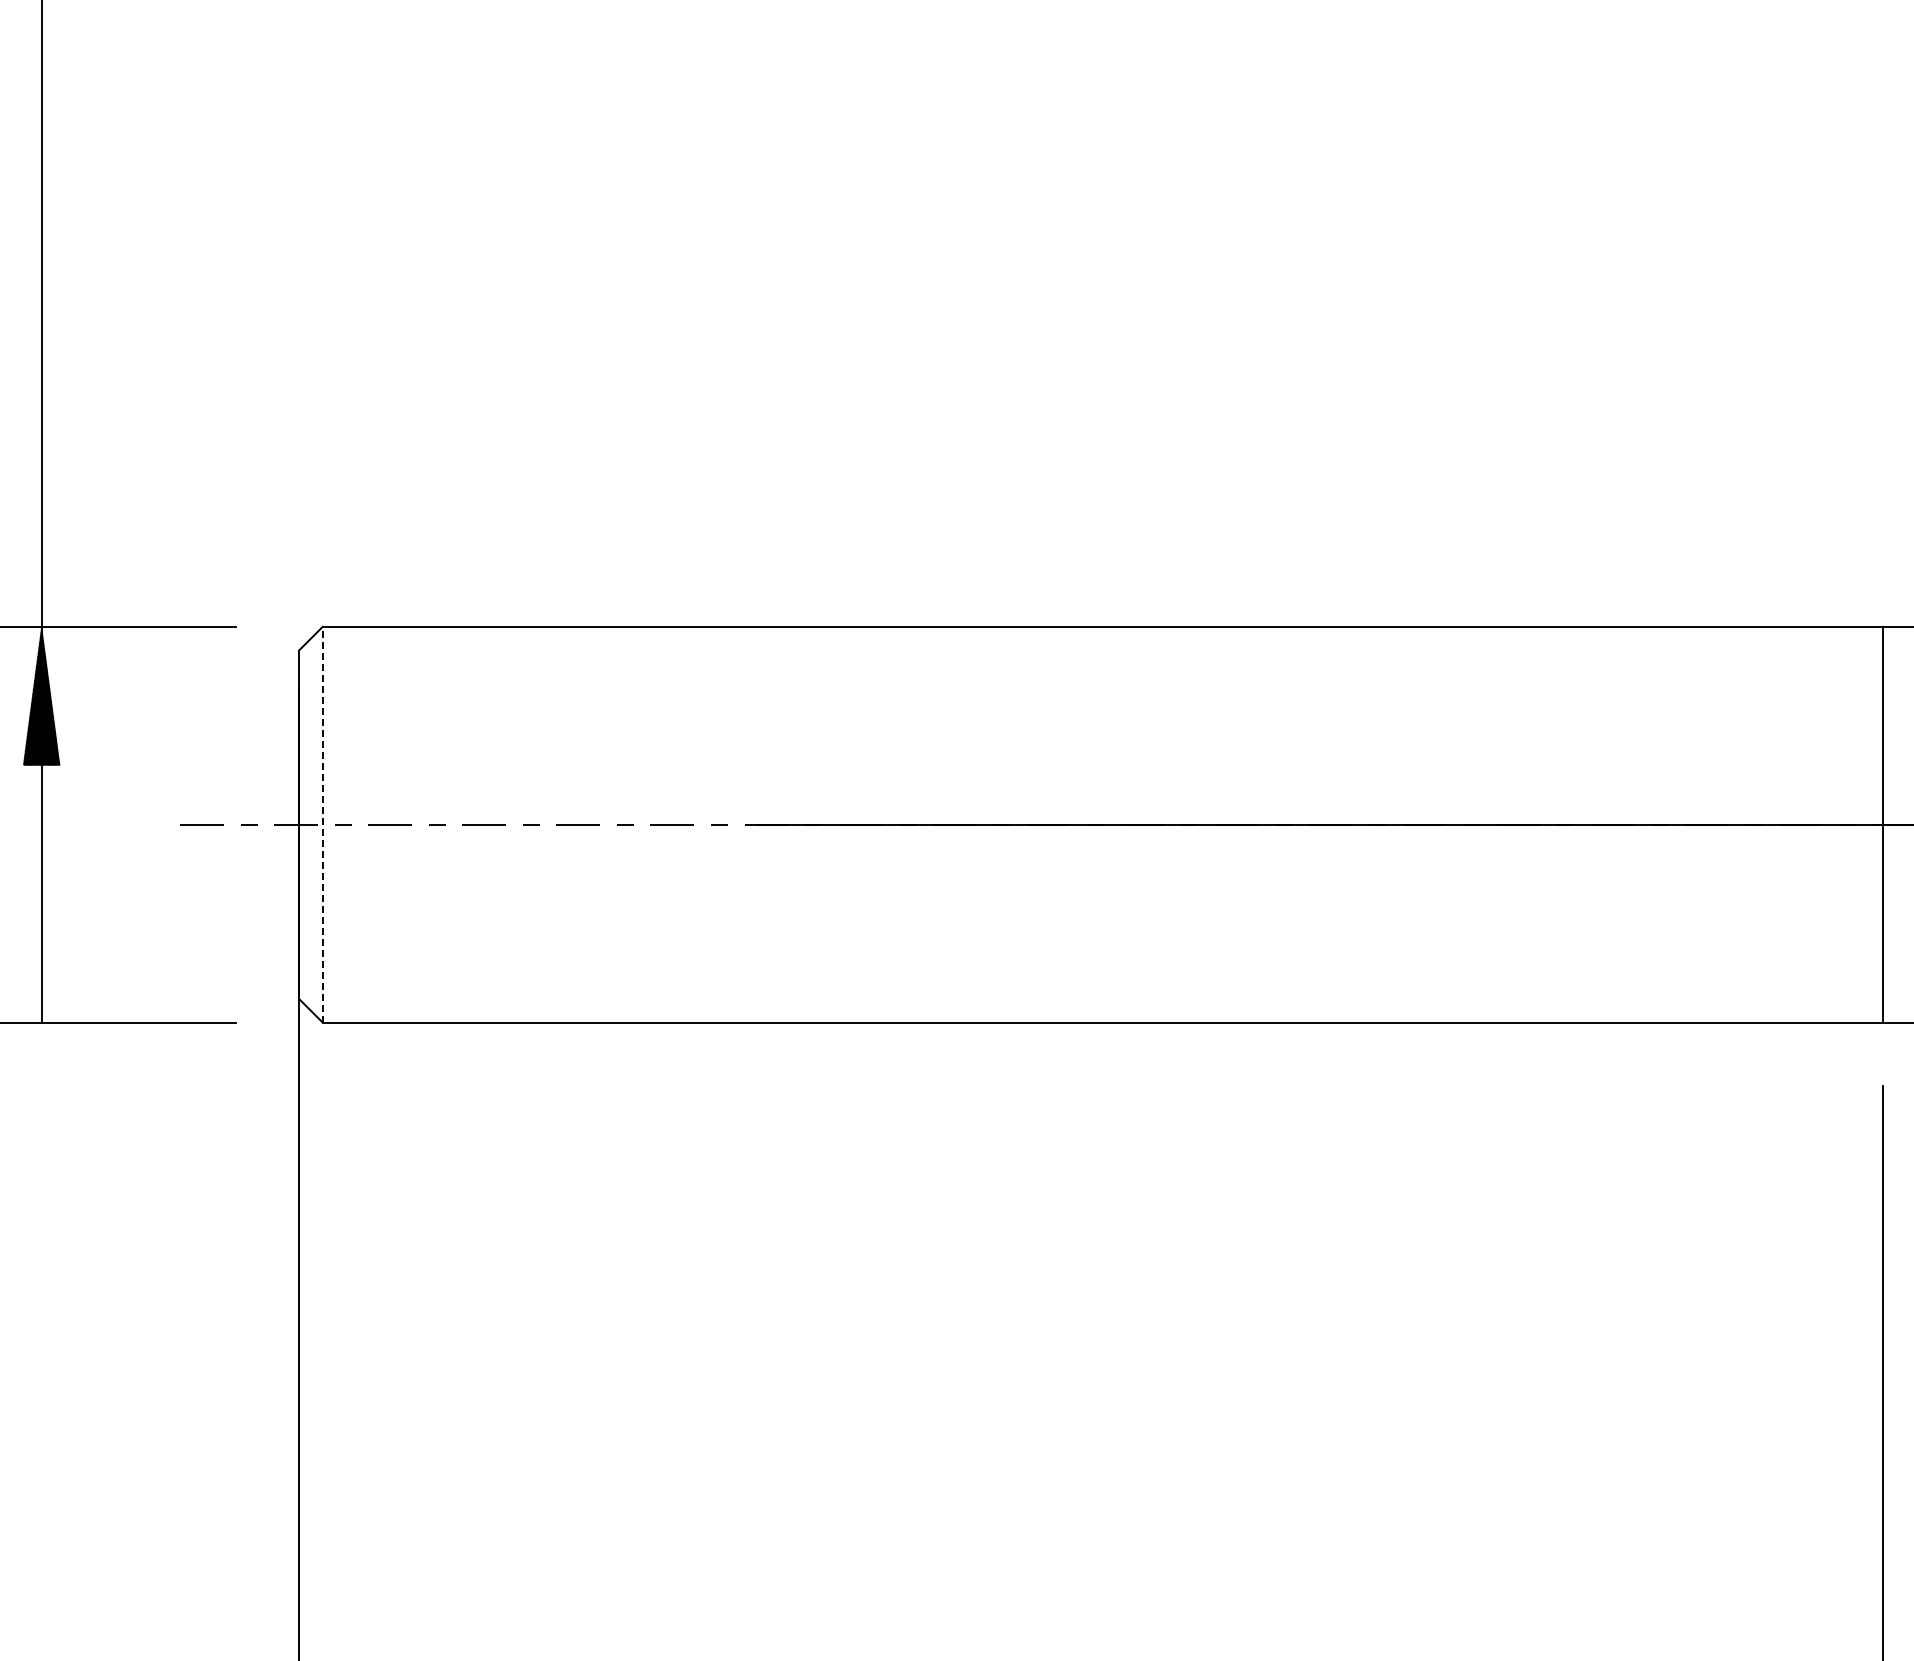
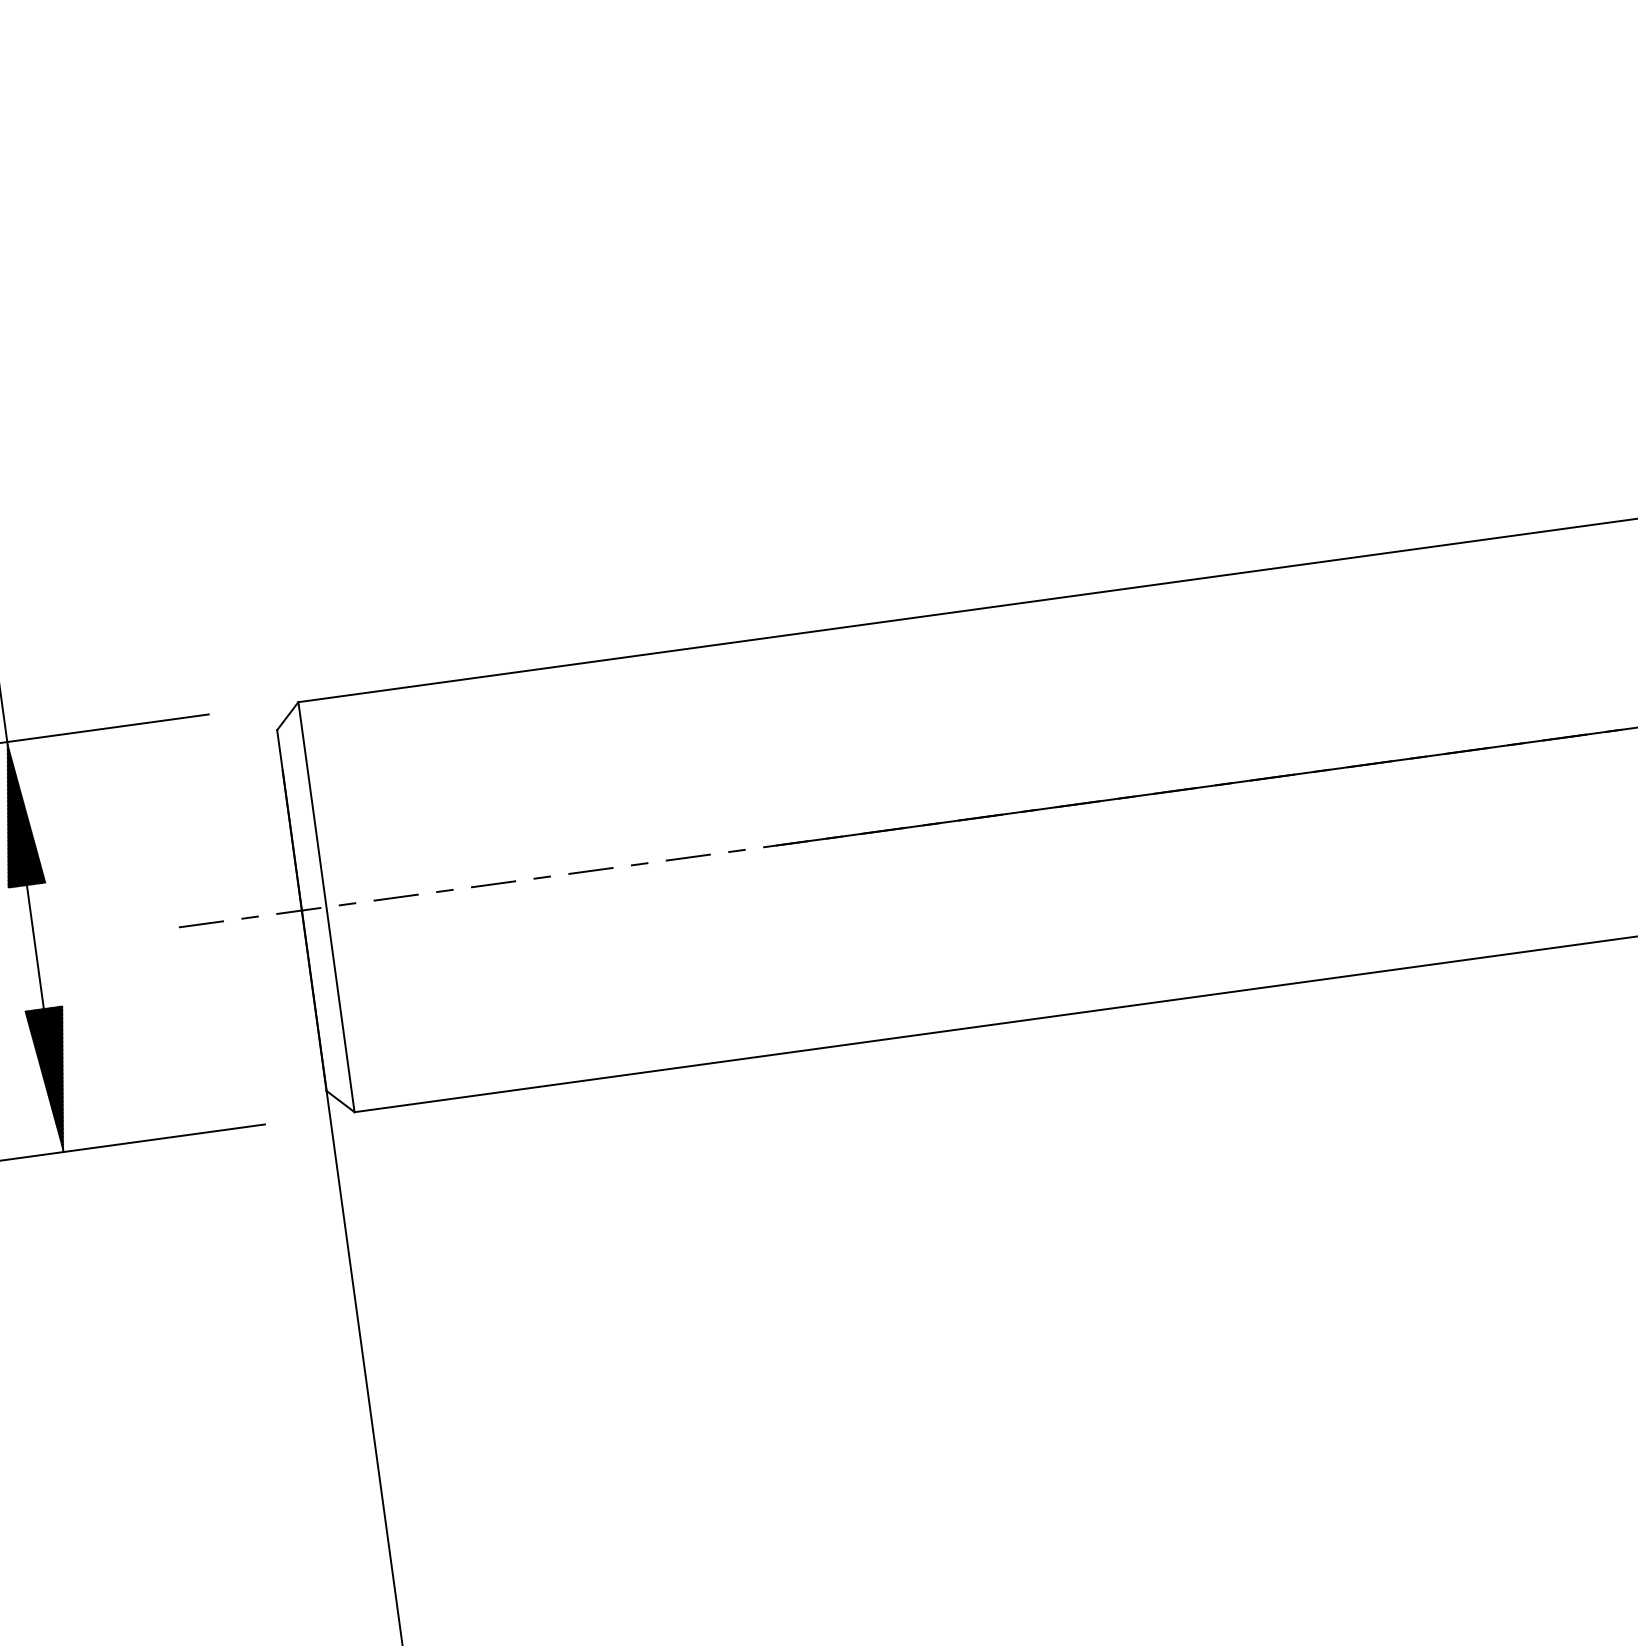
line: (322, 824) -> (326, 906), dashed -> solid
hatch: (41, 953) -> (53, 1080), added

